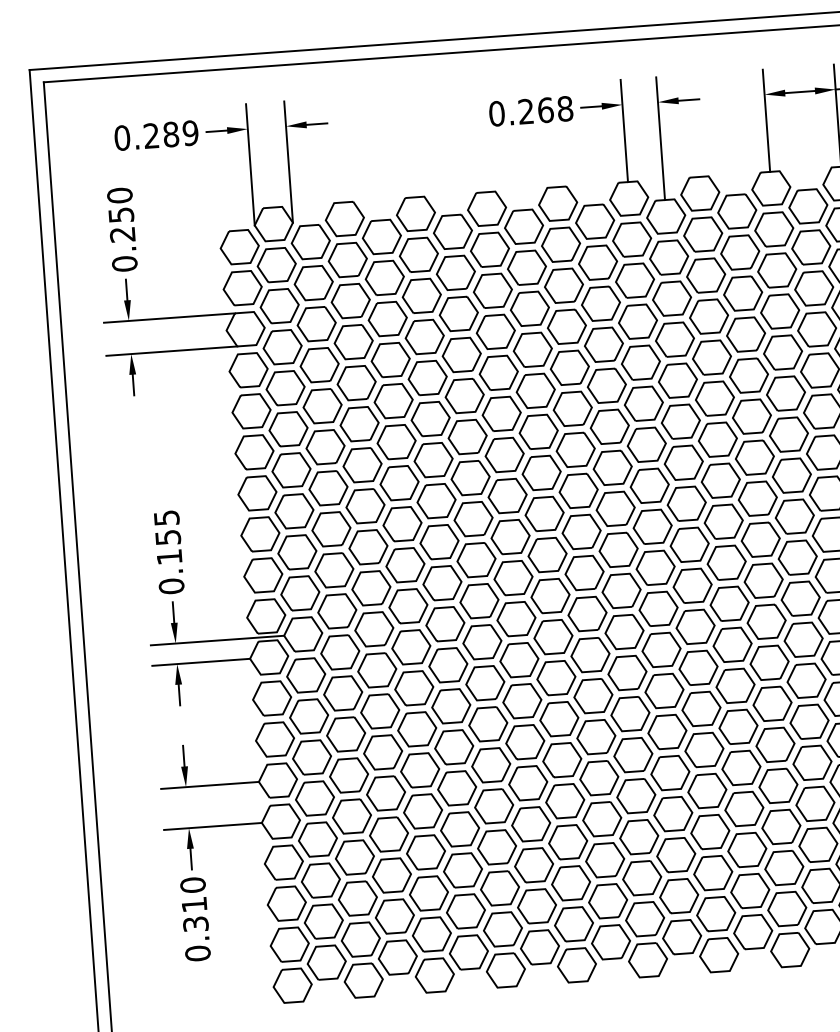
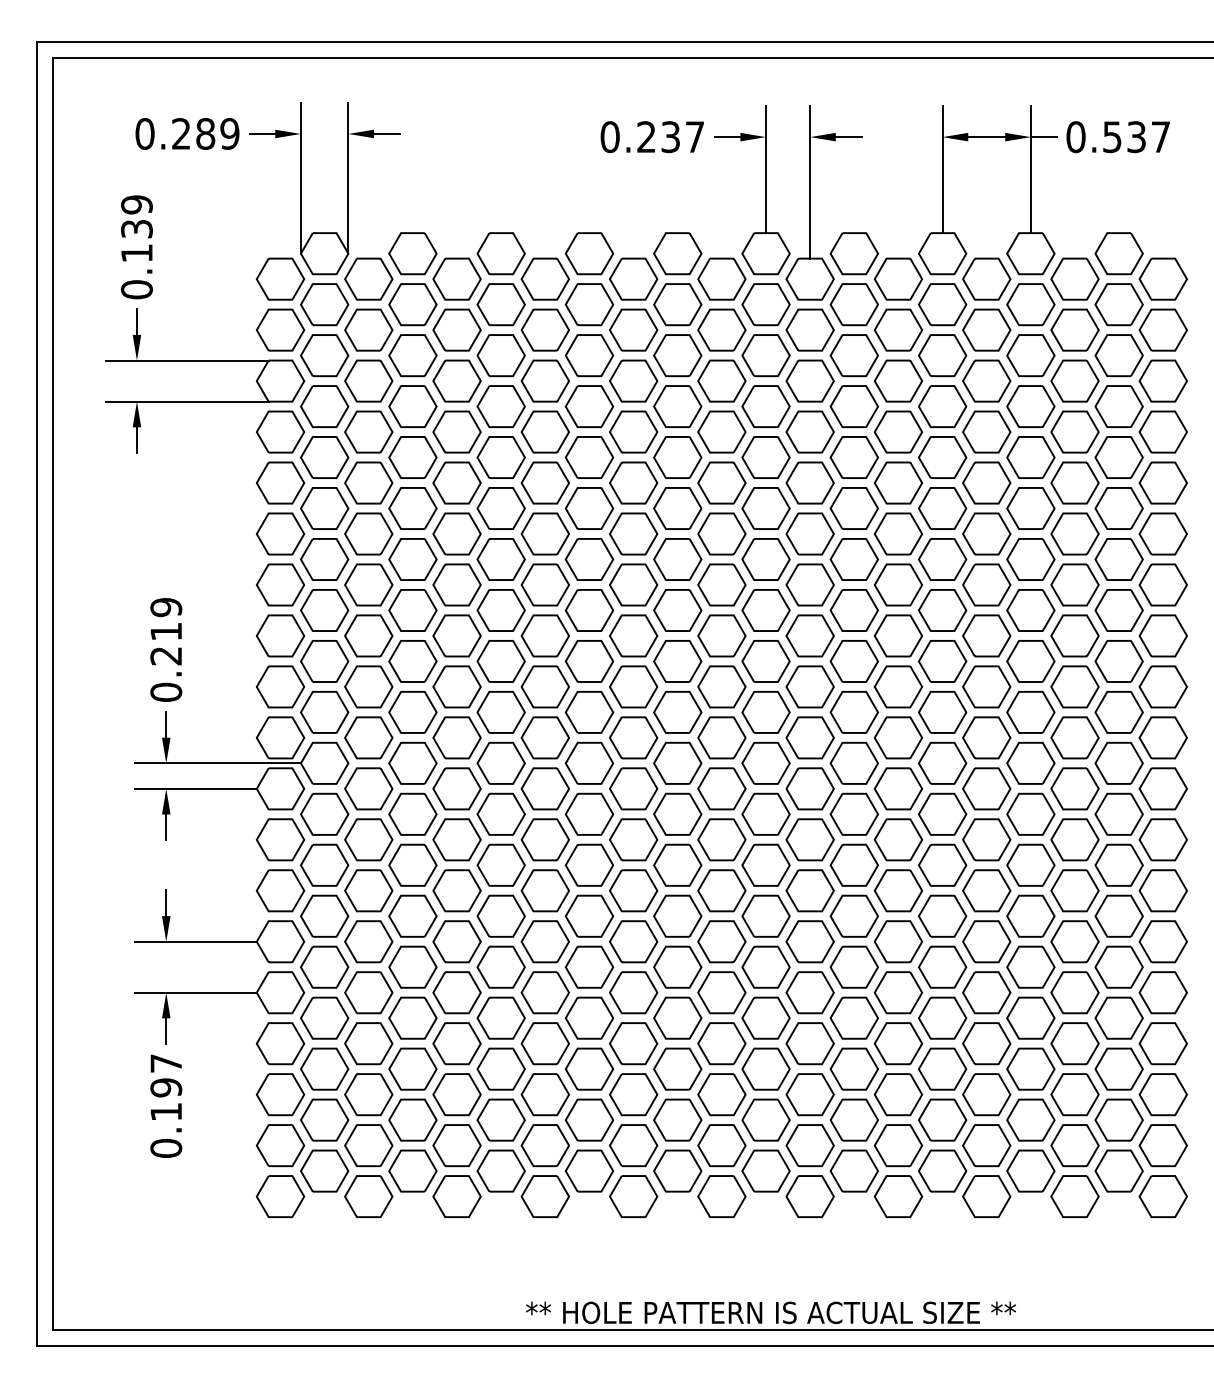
text: (555, 109) -> (682, 137), 0.268 -> 0.237
text: (120, 214) -> (136, 228), 0.250 -> 0.139
text: (168, 537) -> (166, 631), 0.155 -> 0.219
text: (194, 904) -> (166, 1087), 0.310 -> 0.197

